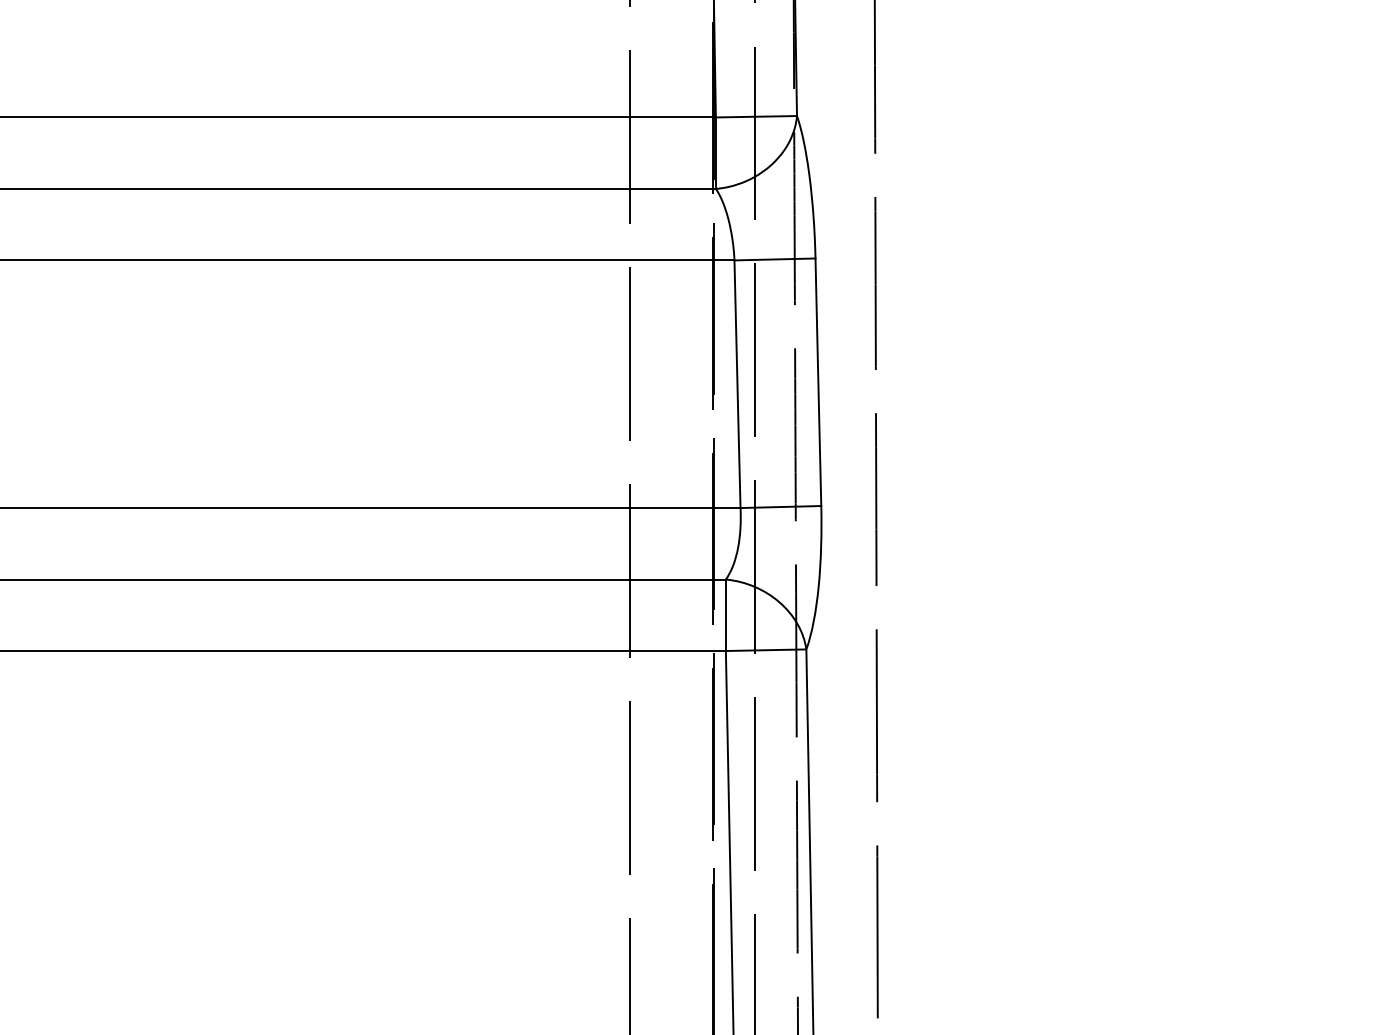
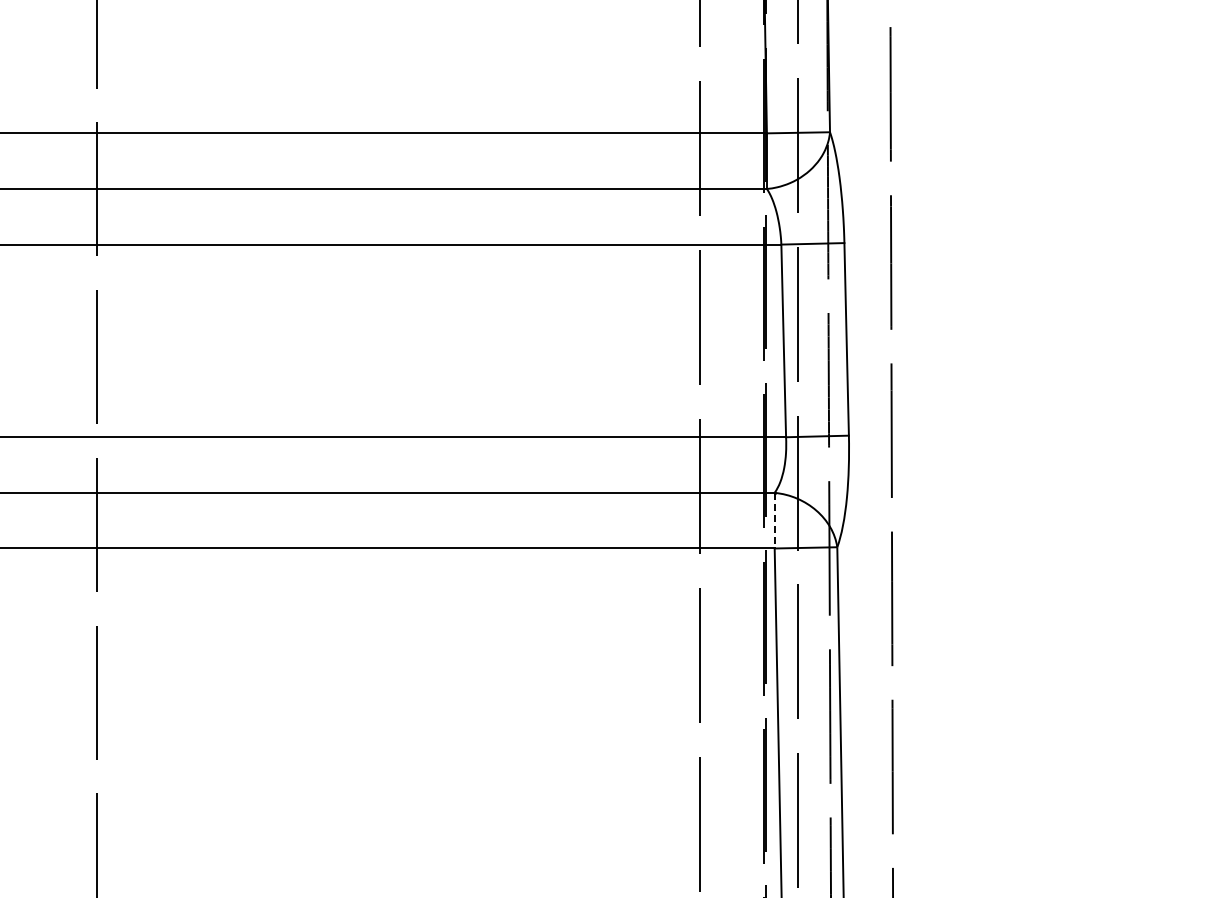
line: (725, 615) -> (774, 520), solid -> dashed

